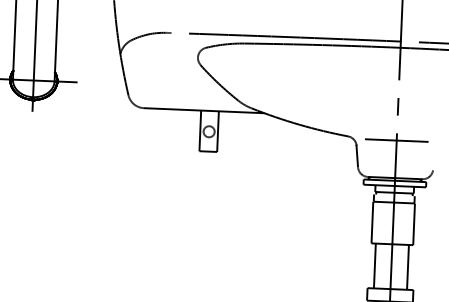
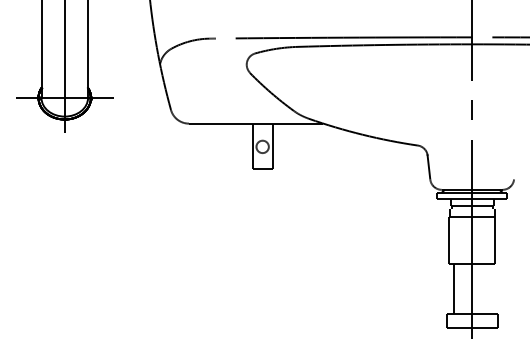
line: (396, 140) -> (471, 147), removed
line: (407, 267) -> (490, 288), removed

